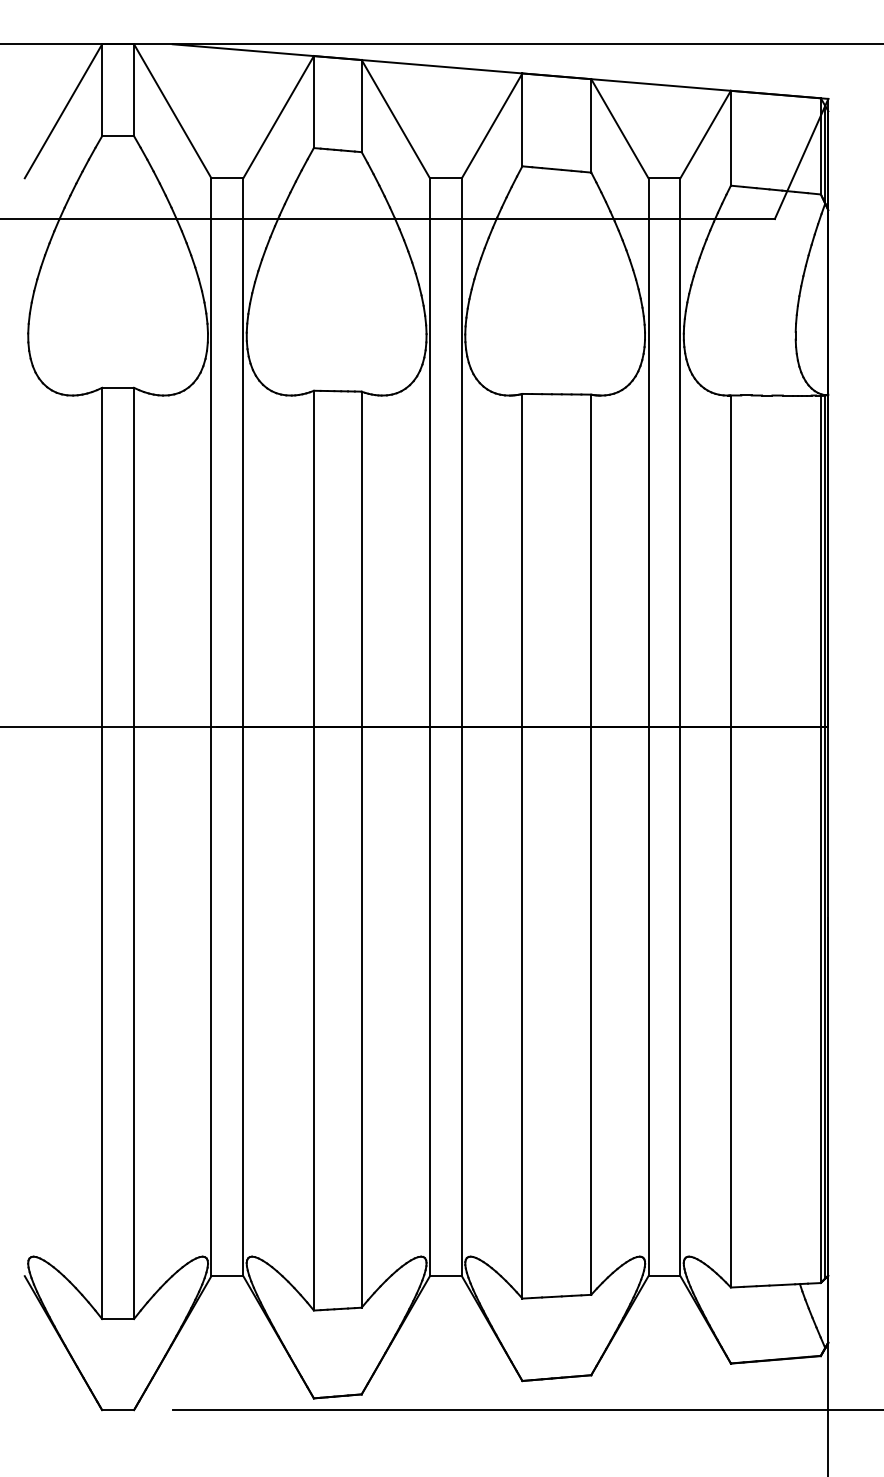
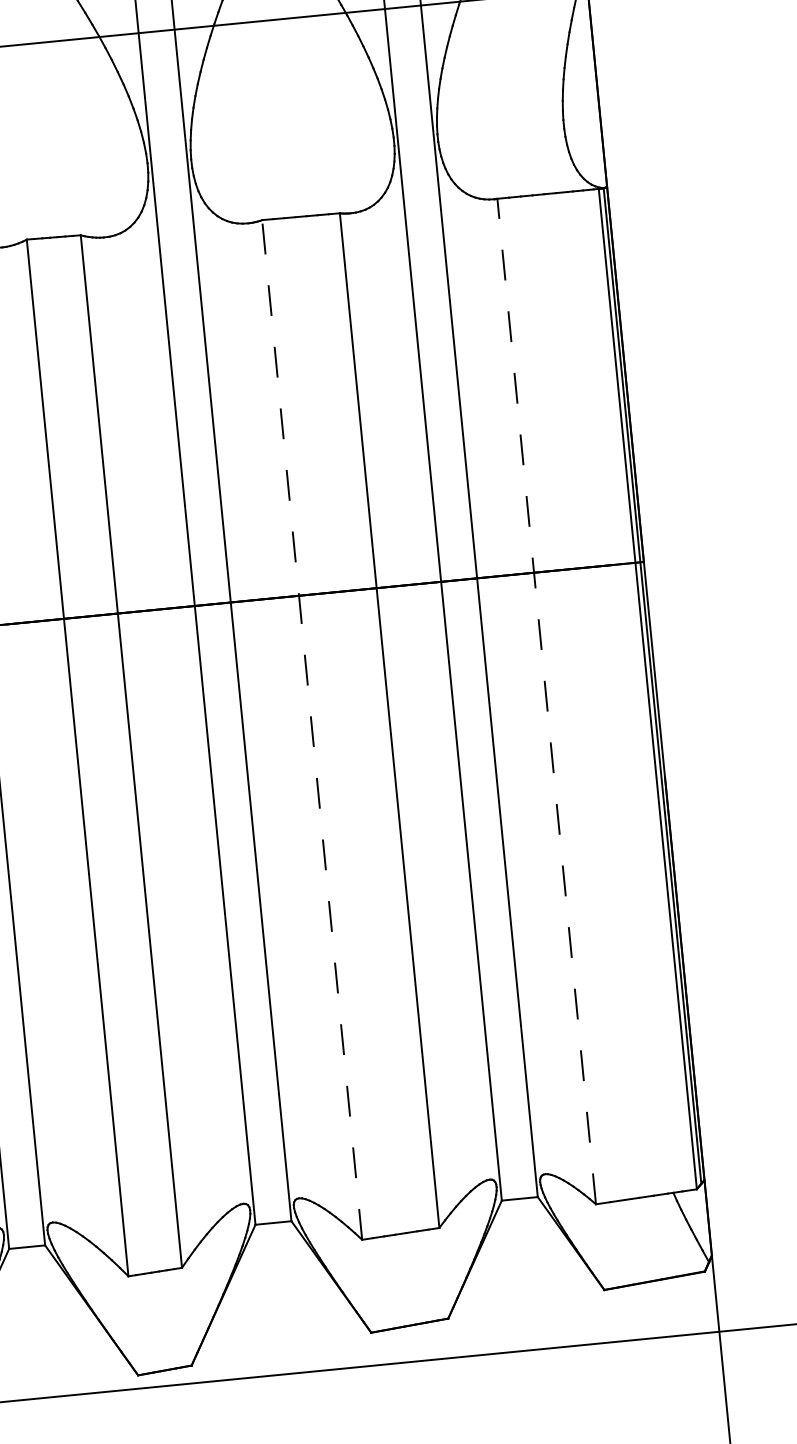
line: (730, 841) -> (546, 701), solid -> dashed
line: (522, 845) -> (312, 729), solid -> dashed

